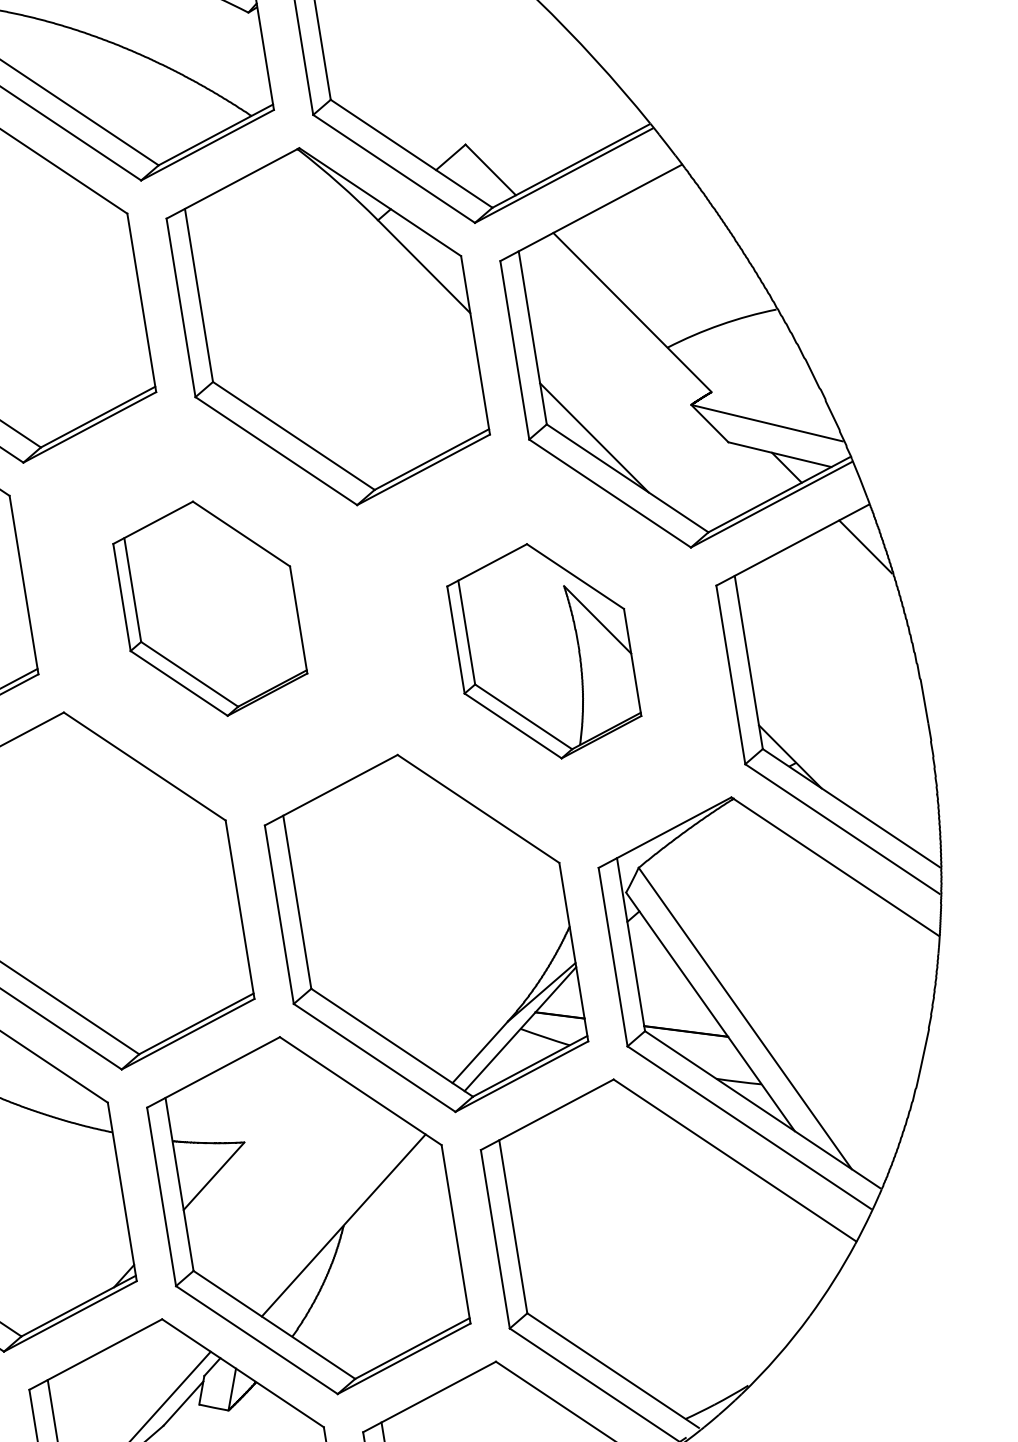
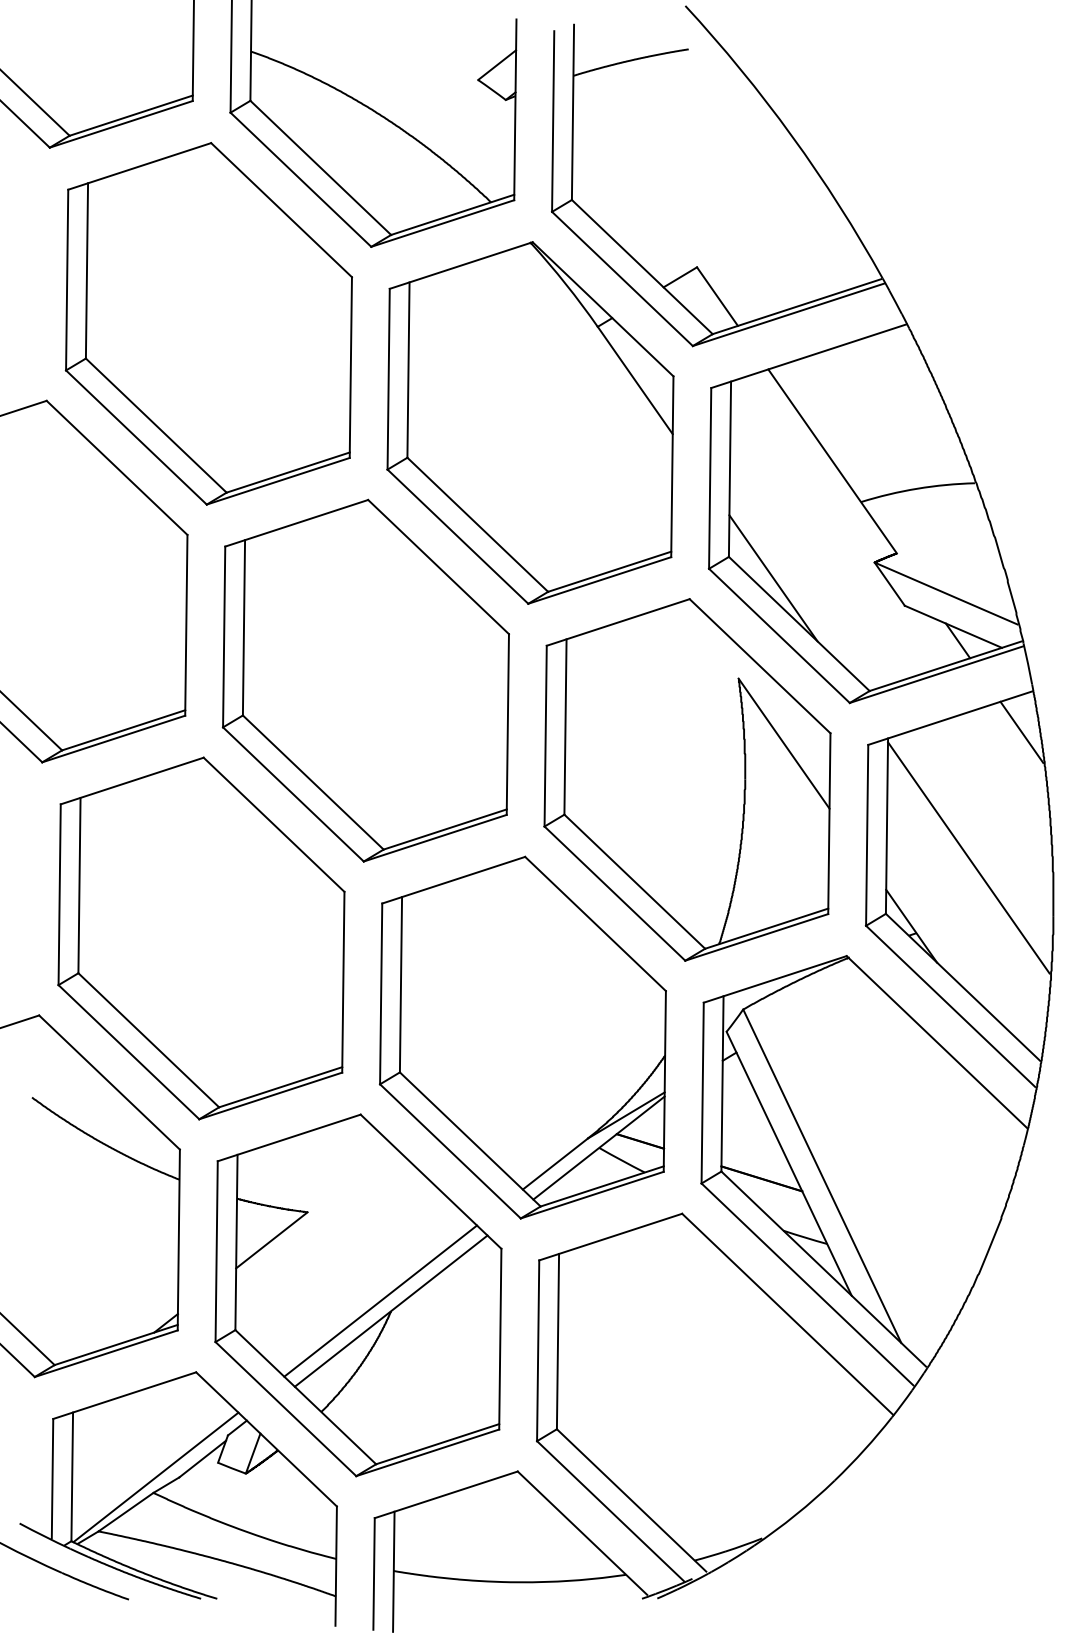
part: (210, 608) -> (365, 680), size x1.67
part: (544, 650) -> (687, 779), size x1.67
line: (834, 679) -> (968, 857), added
line: (331, 1216) -> (380, 1300), added

